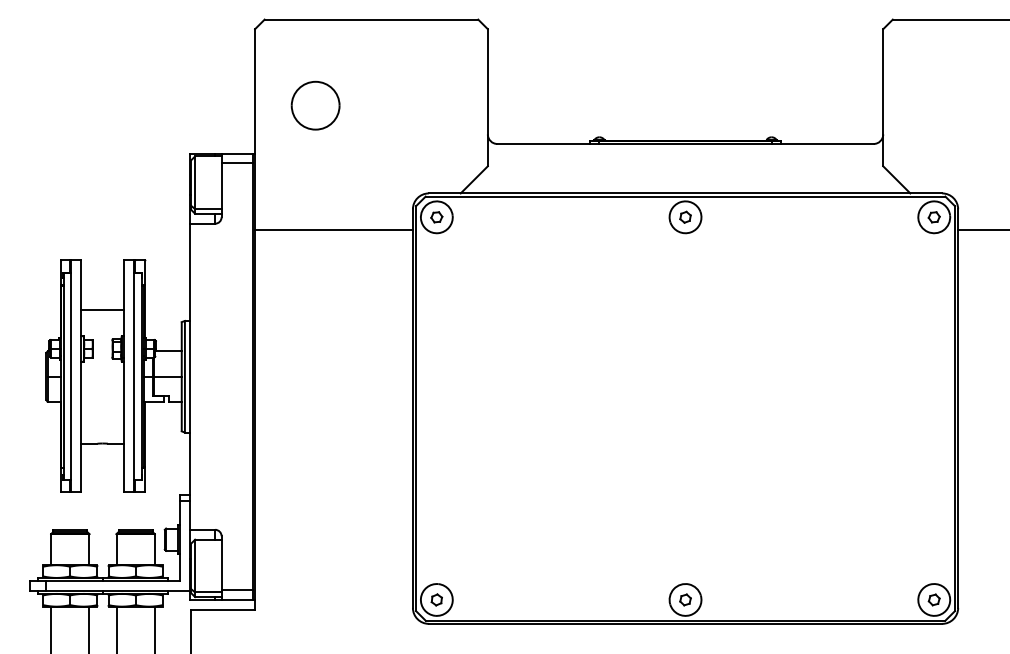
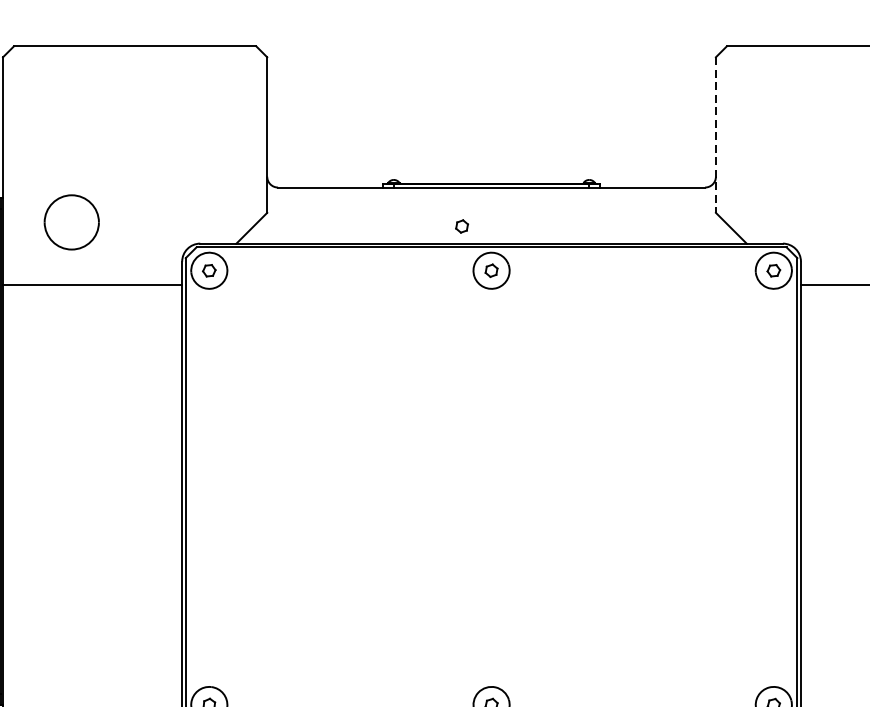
line: (883, 97) -> (716, 134), solid -> dashed
part: (315, 105) -> (71, 222), moved
part: (659, 177) -> (462, 225), added

